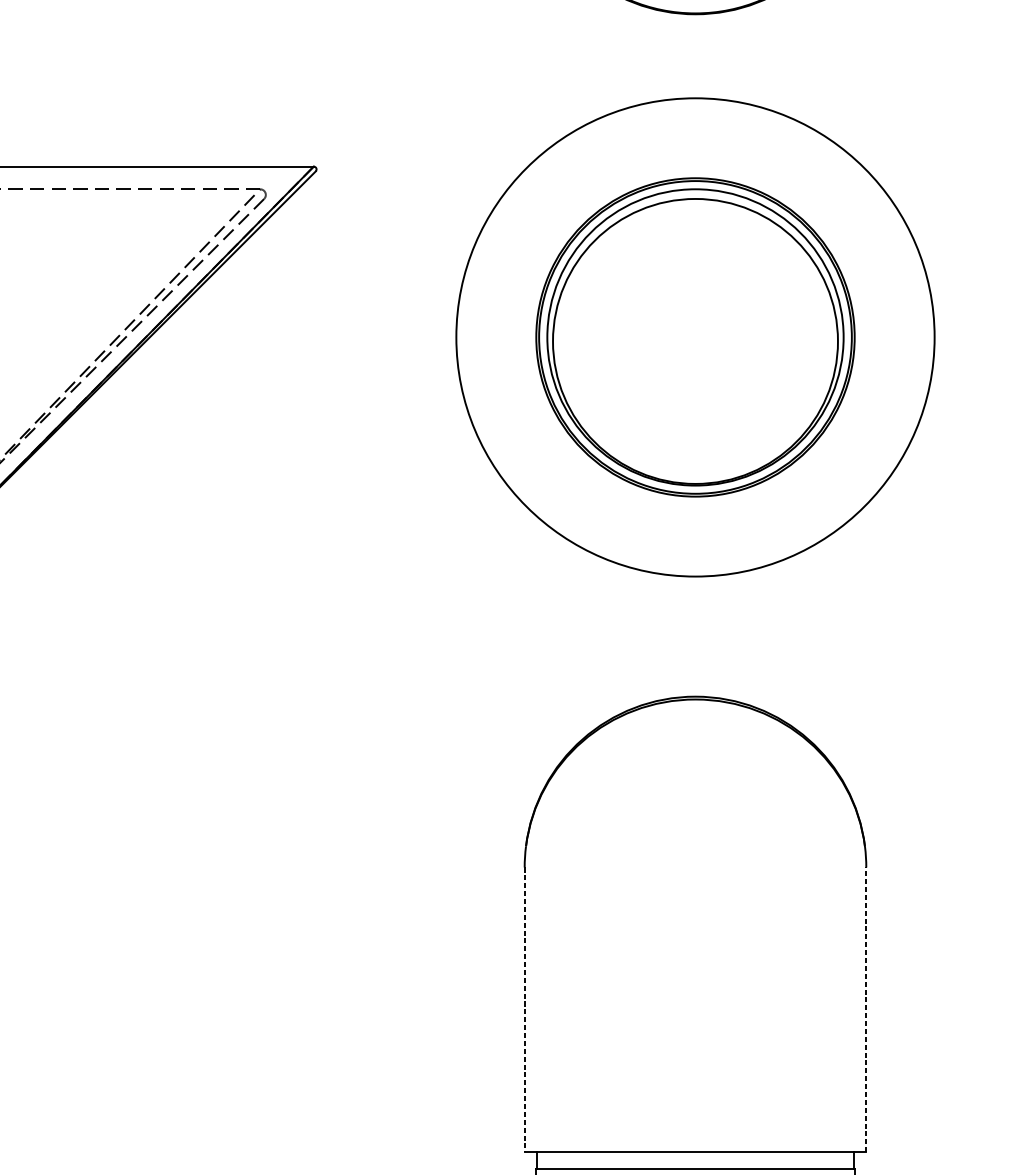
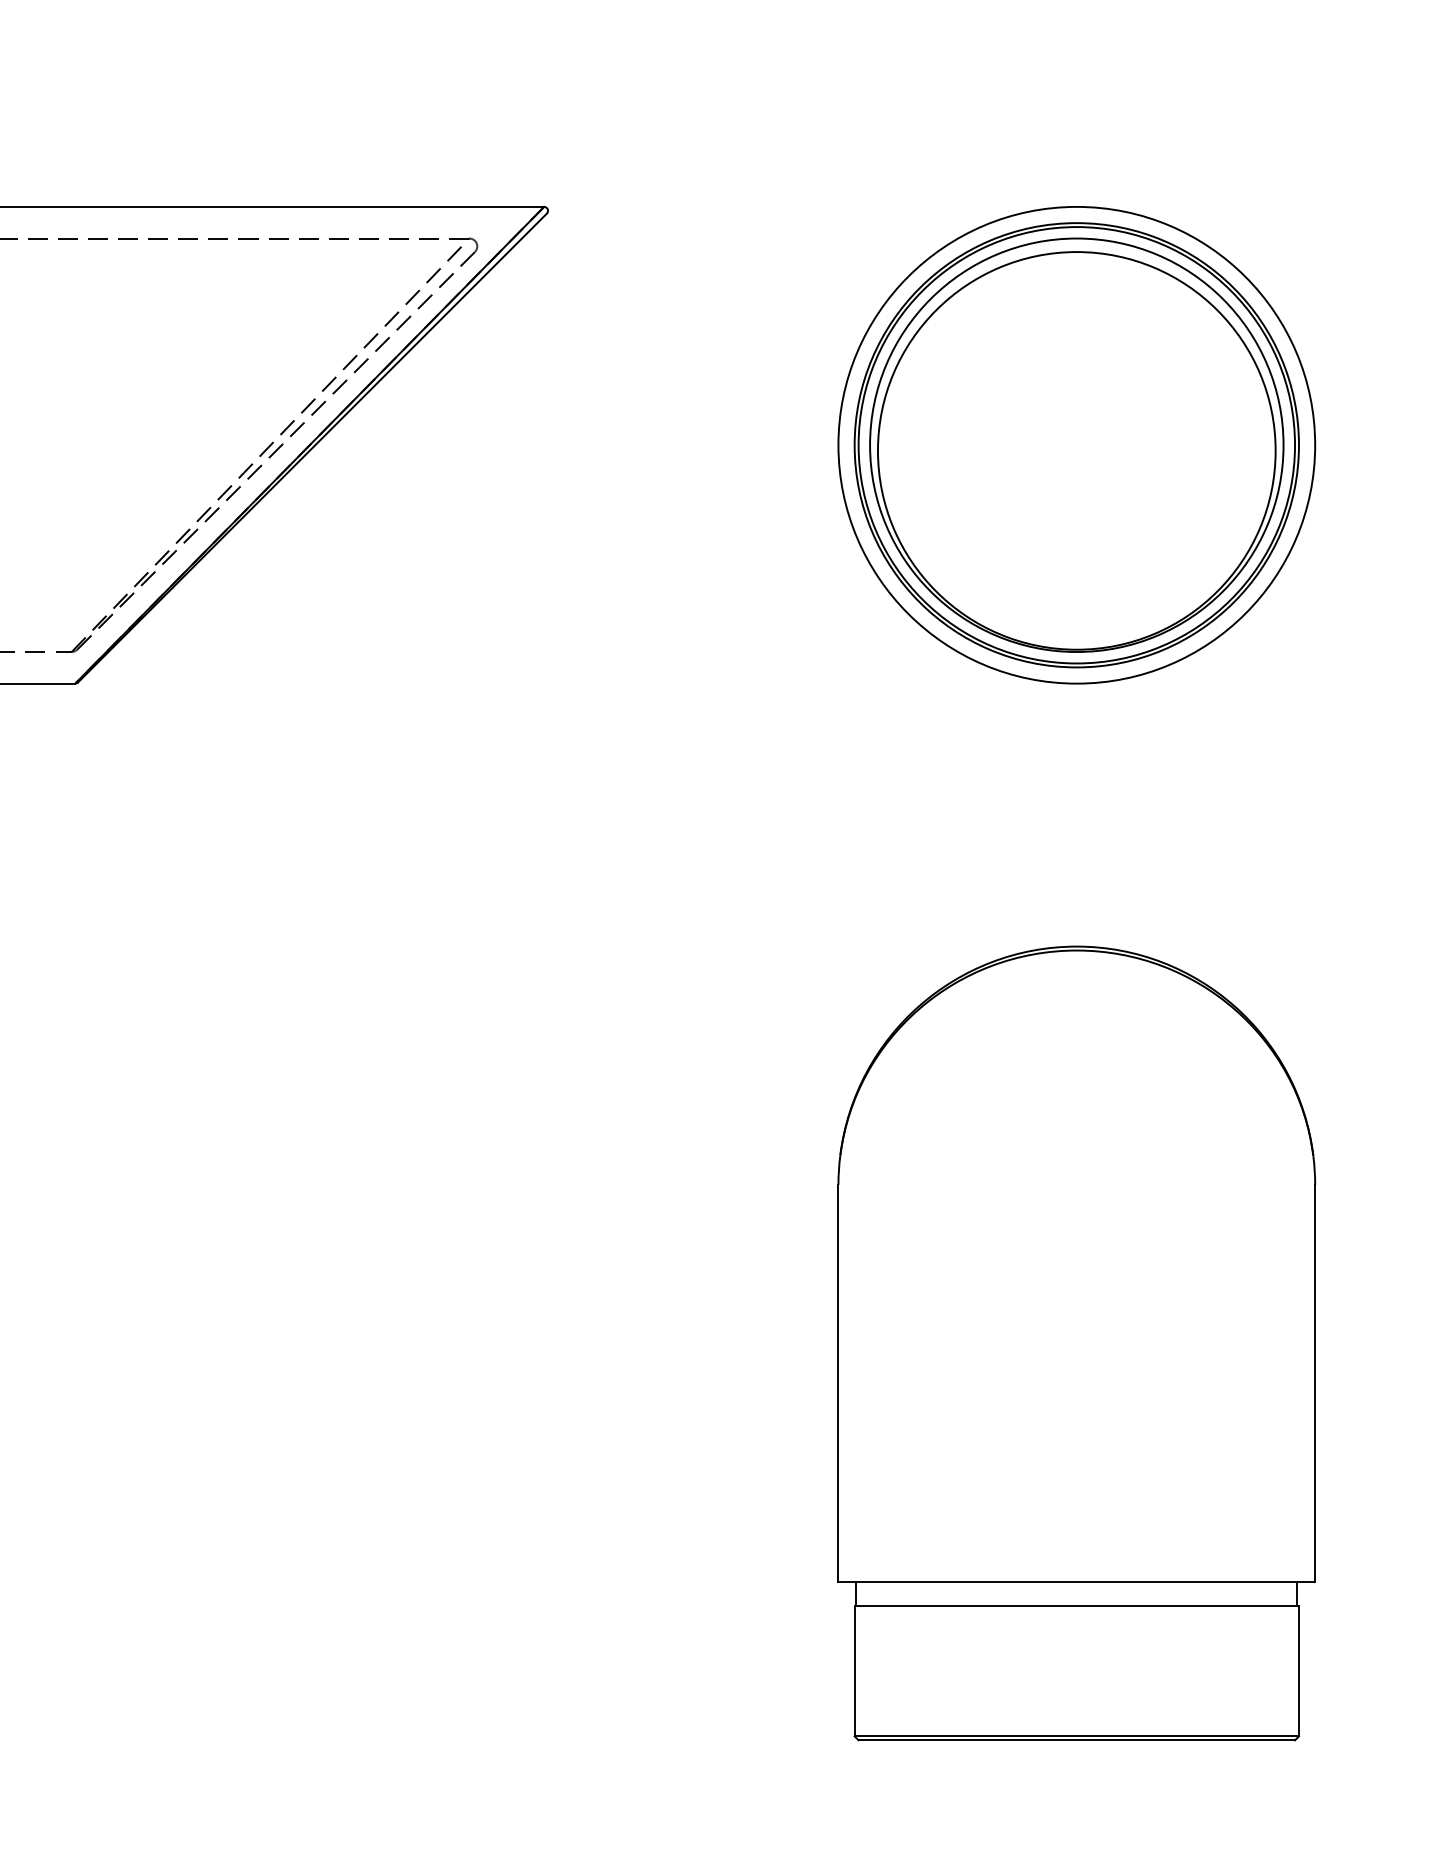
circle: (695, 336) -> (1076, 444), size x0.71
line: (524, 1009) -> (838, 1383), dashed -> solid
line: (866, 1009) -> (1315, 1383), dashed -> solid

